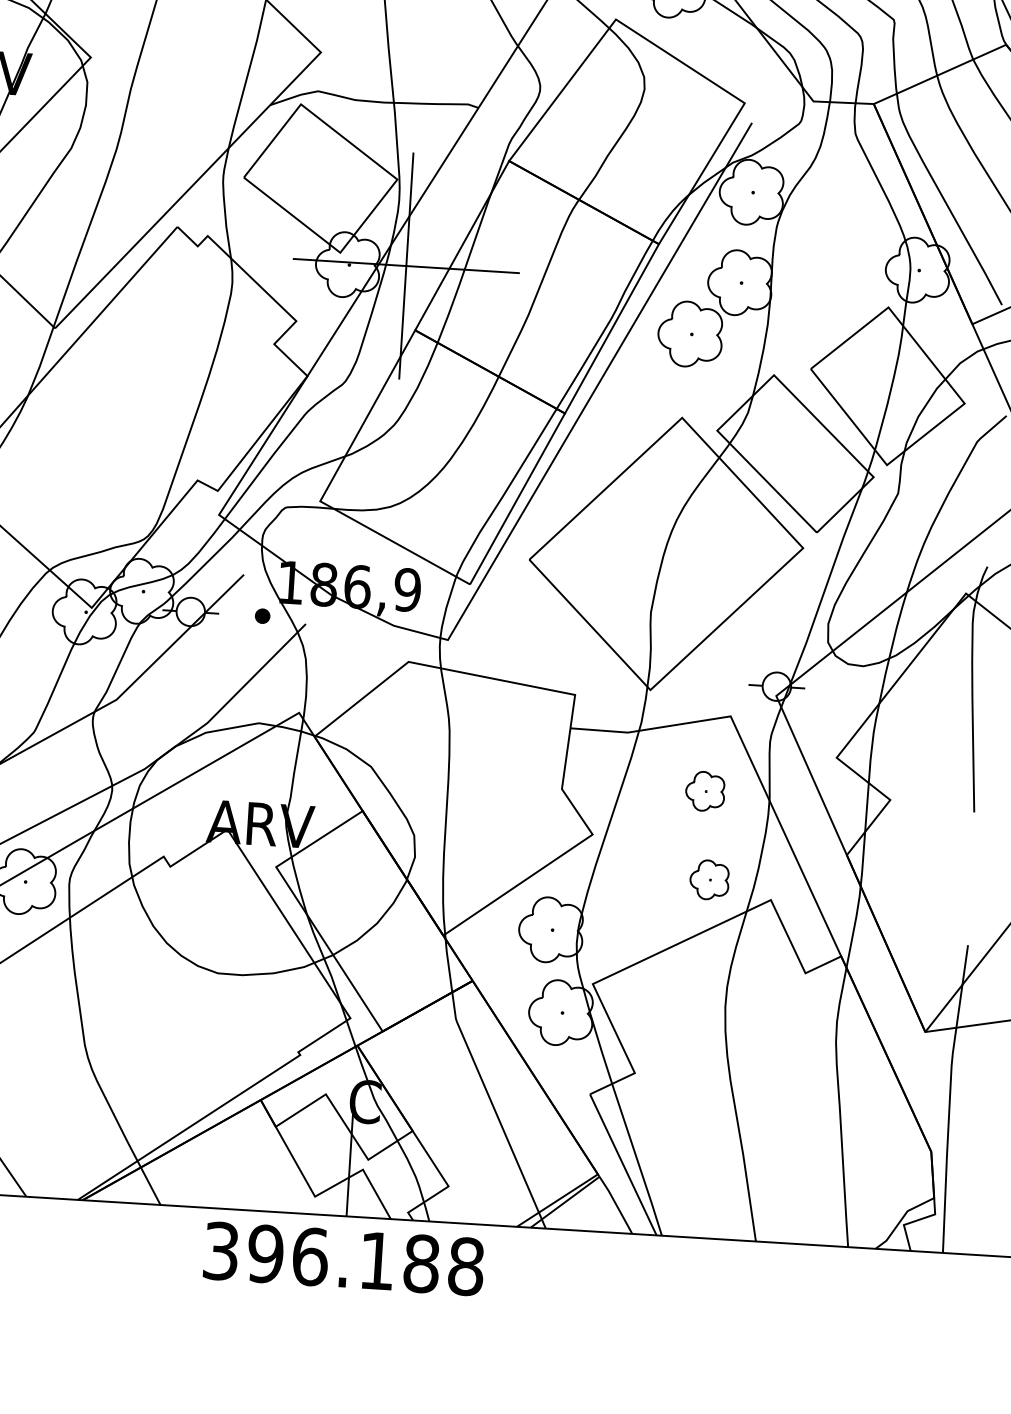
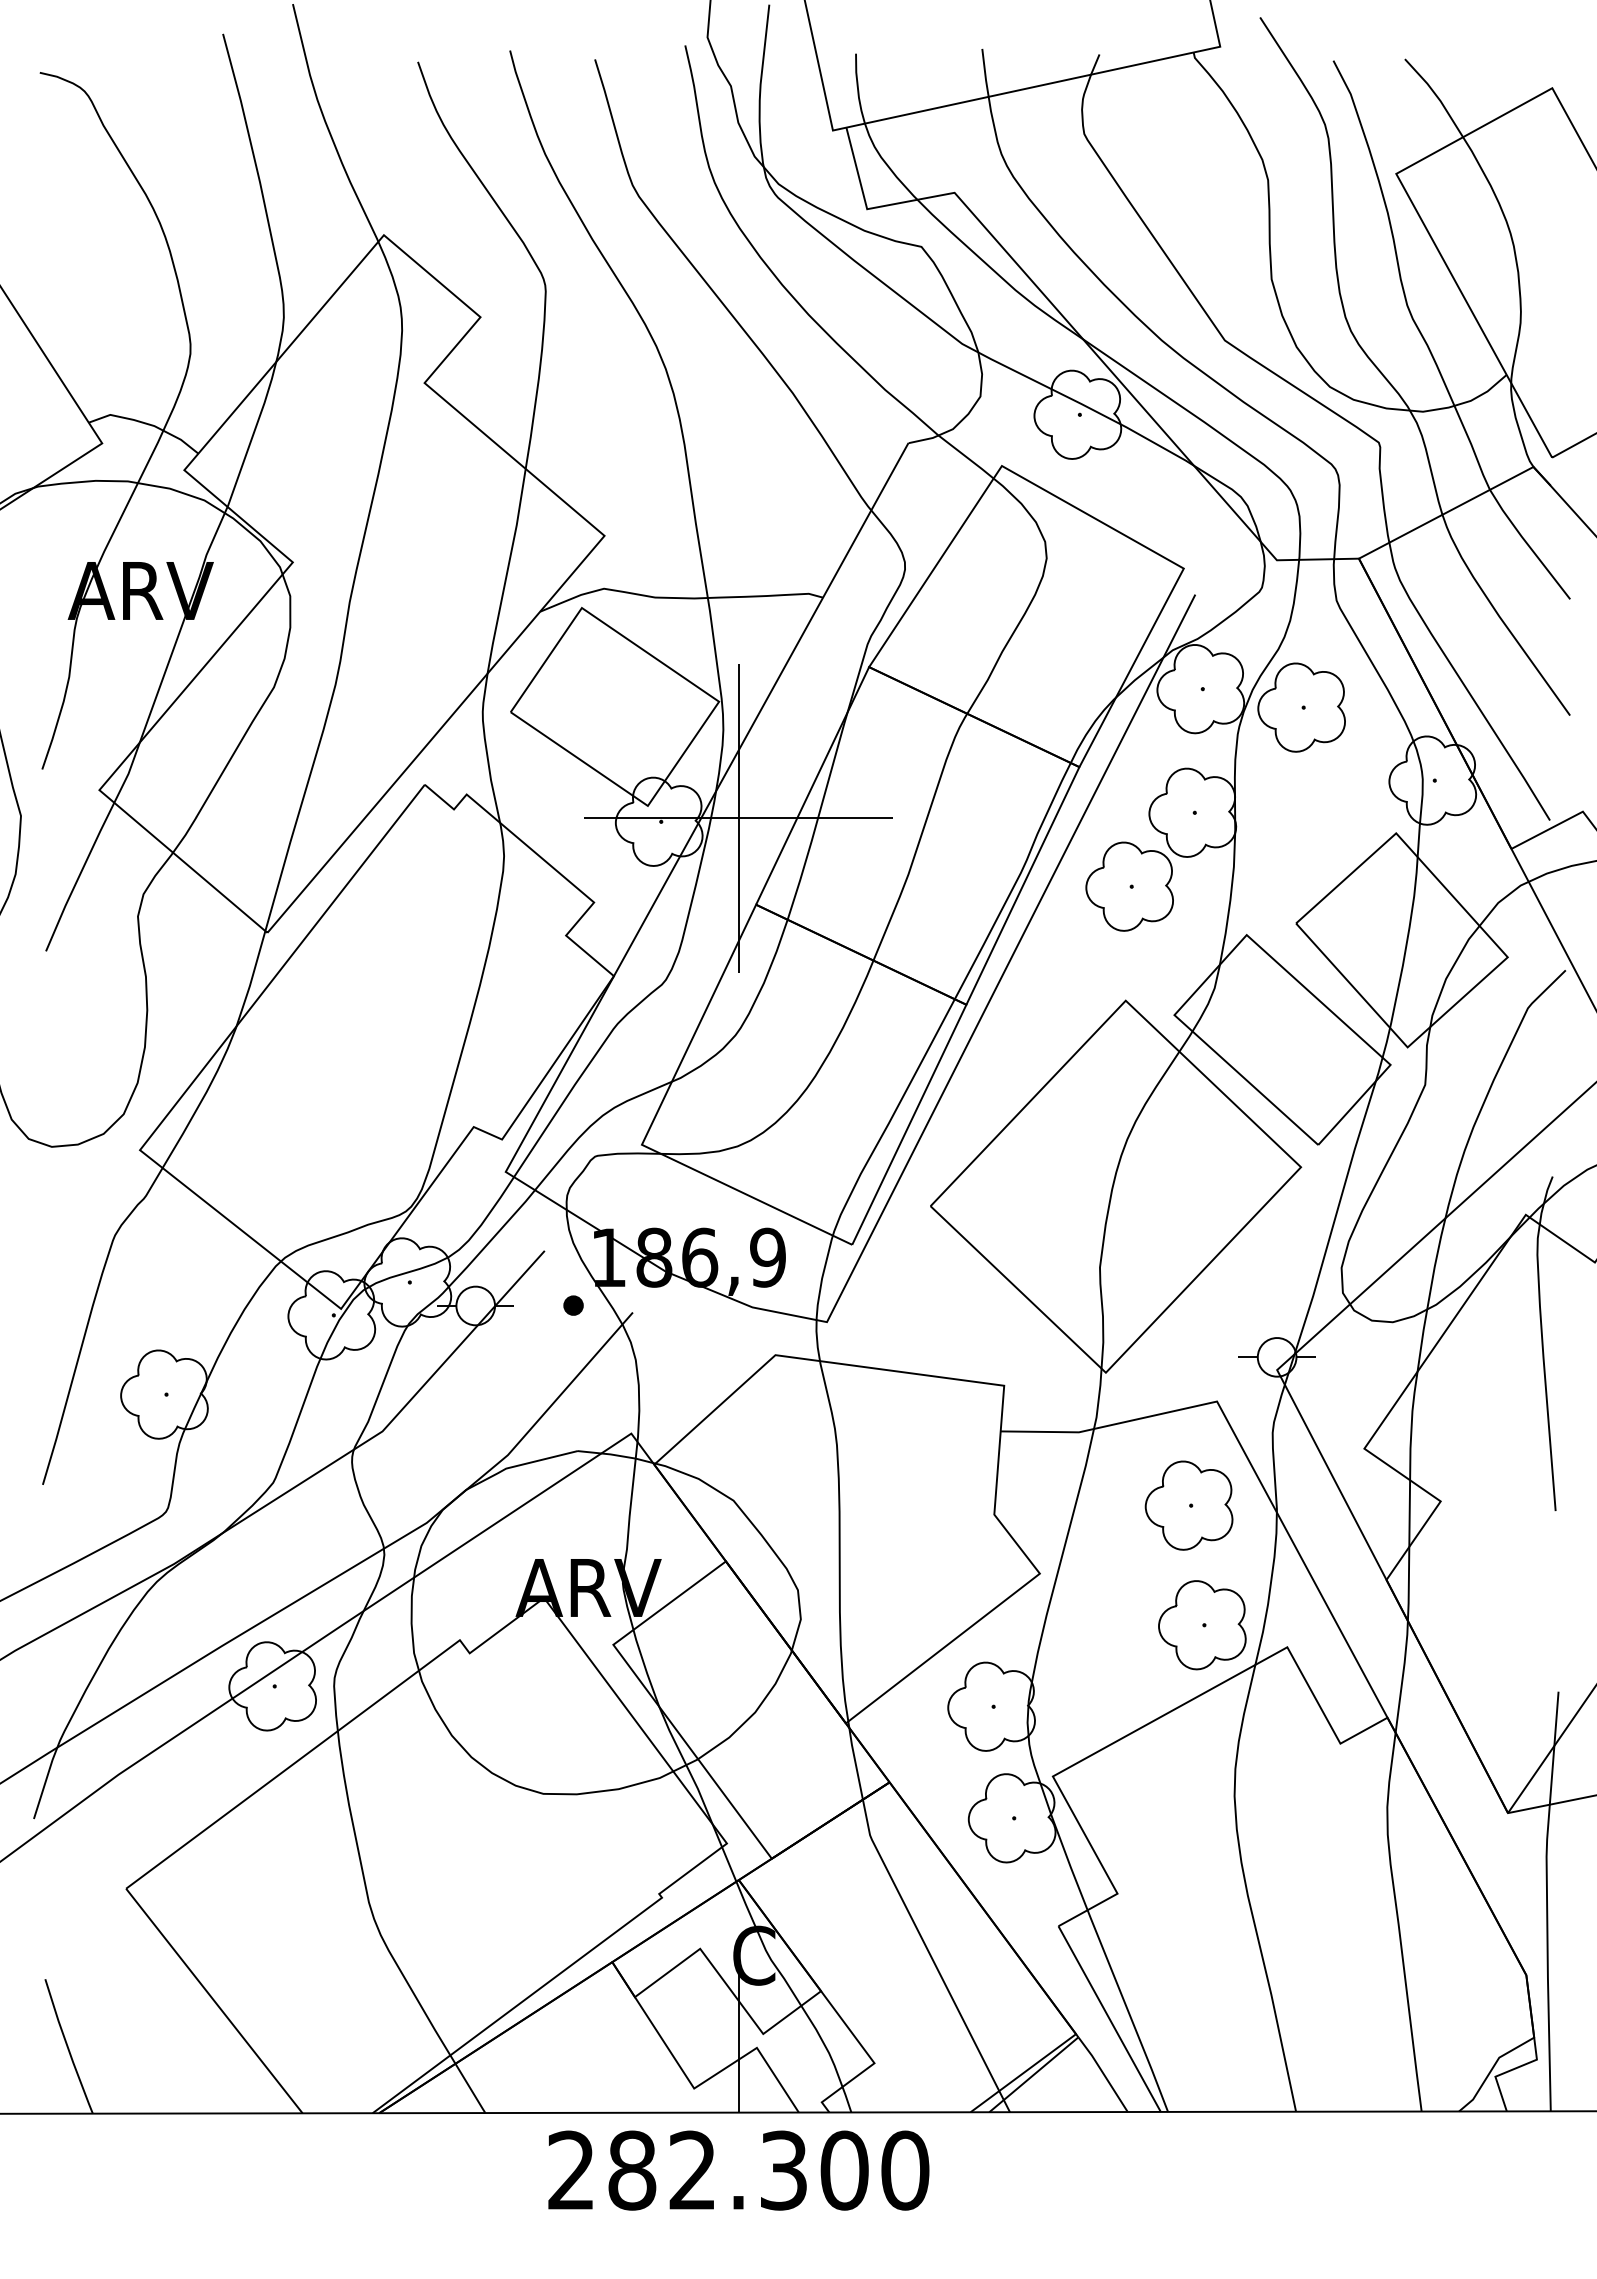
part: (824, 210) -> (1301, 707), added
part: (704, 791) -> (1188, 1505), size x1.67
part: (709, 880) -> (1202, 1625), size x1.67
text: (343, 1258) -> (738, 2170), 396.188 -> 282.300

